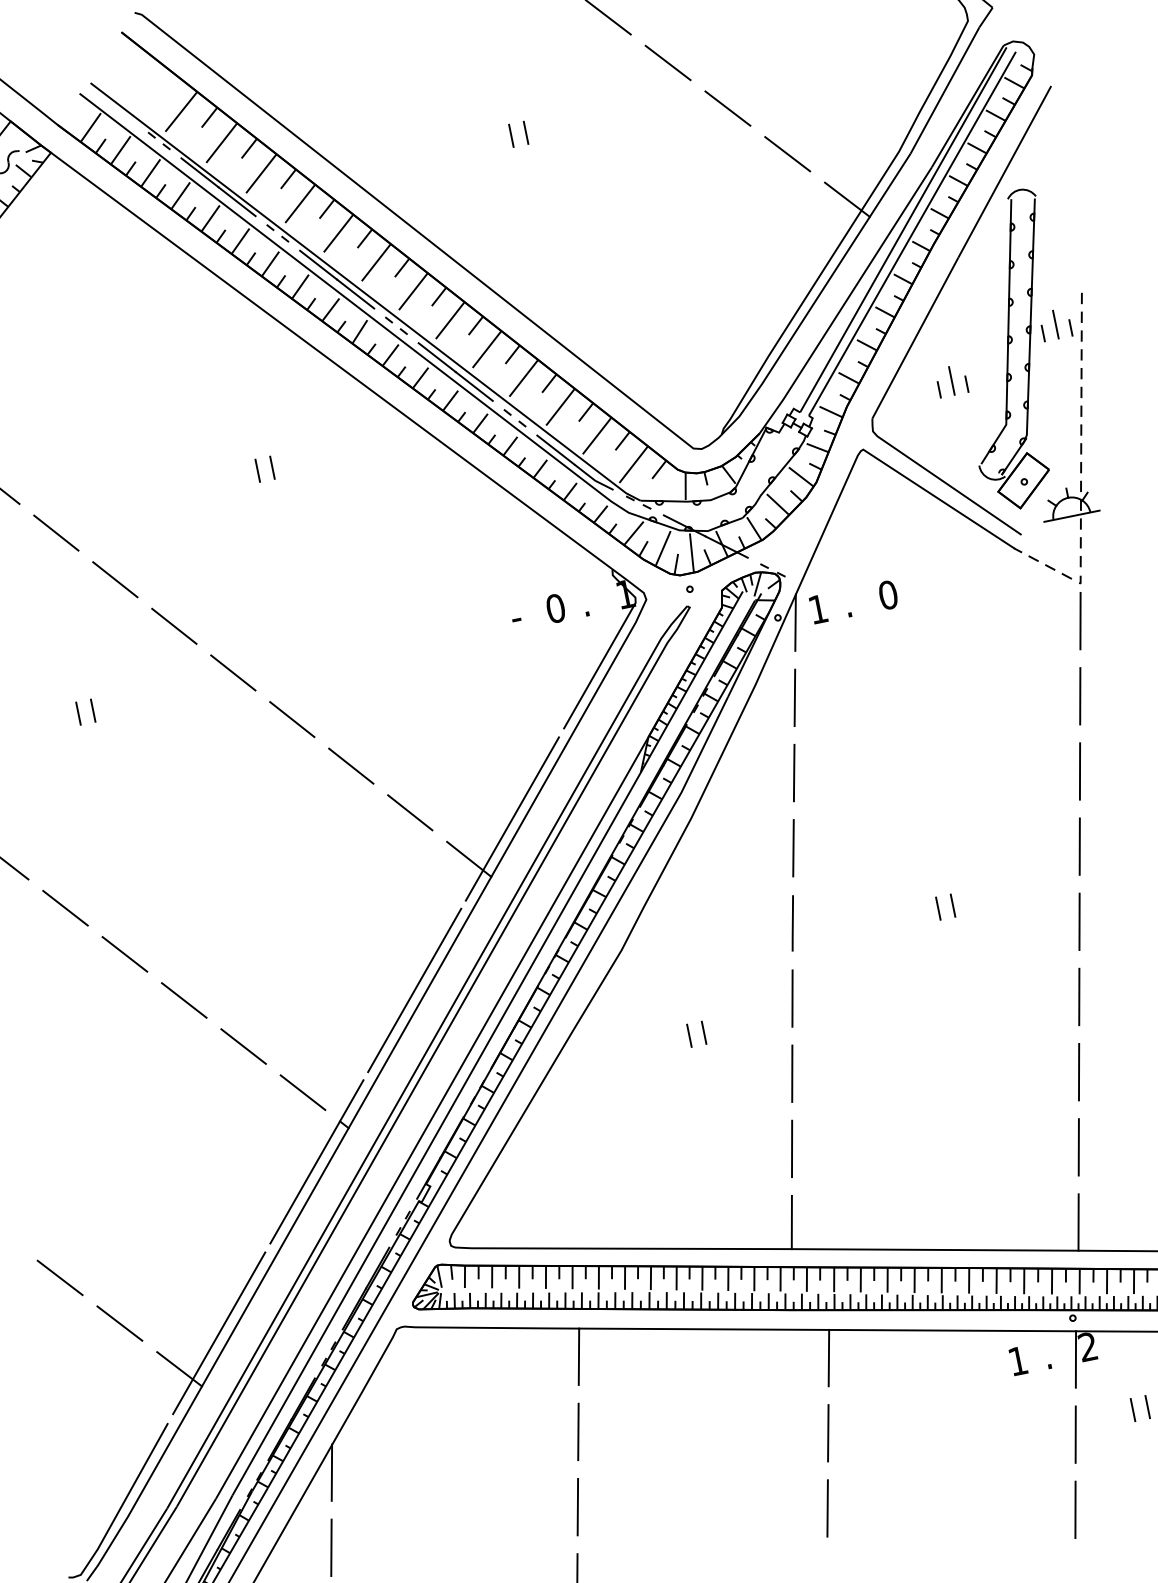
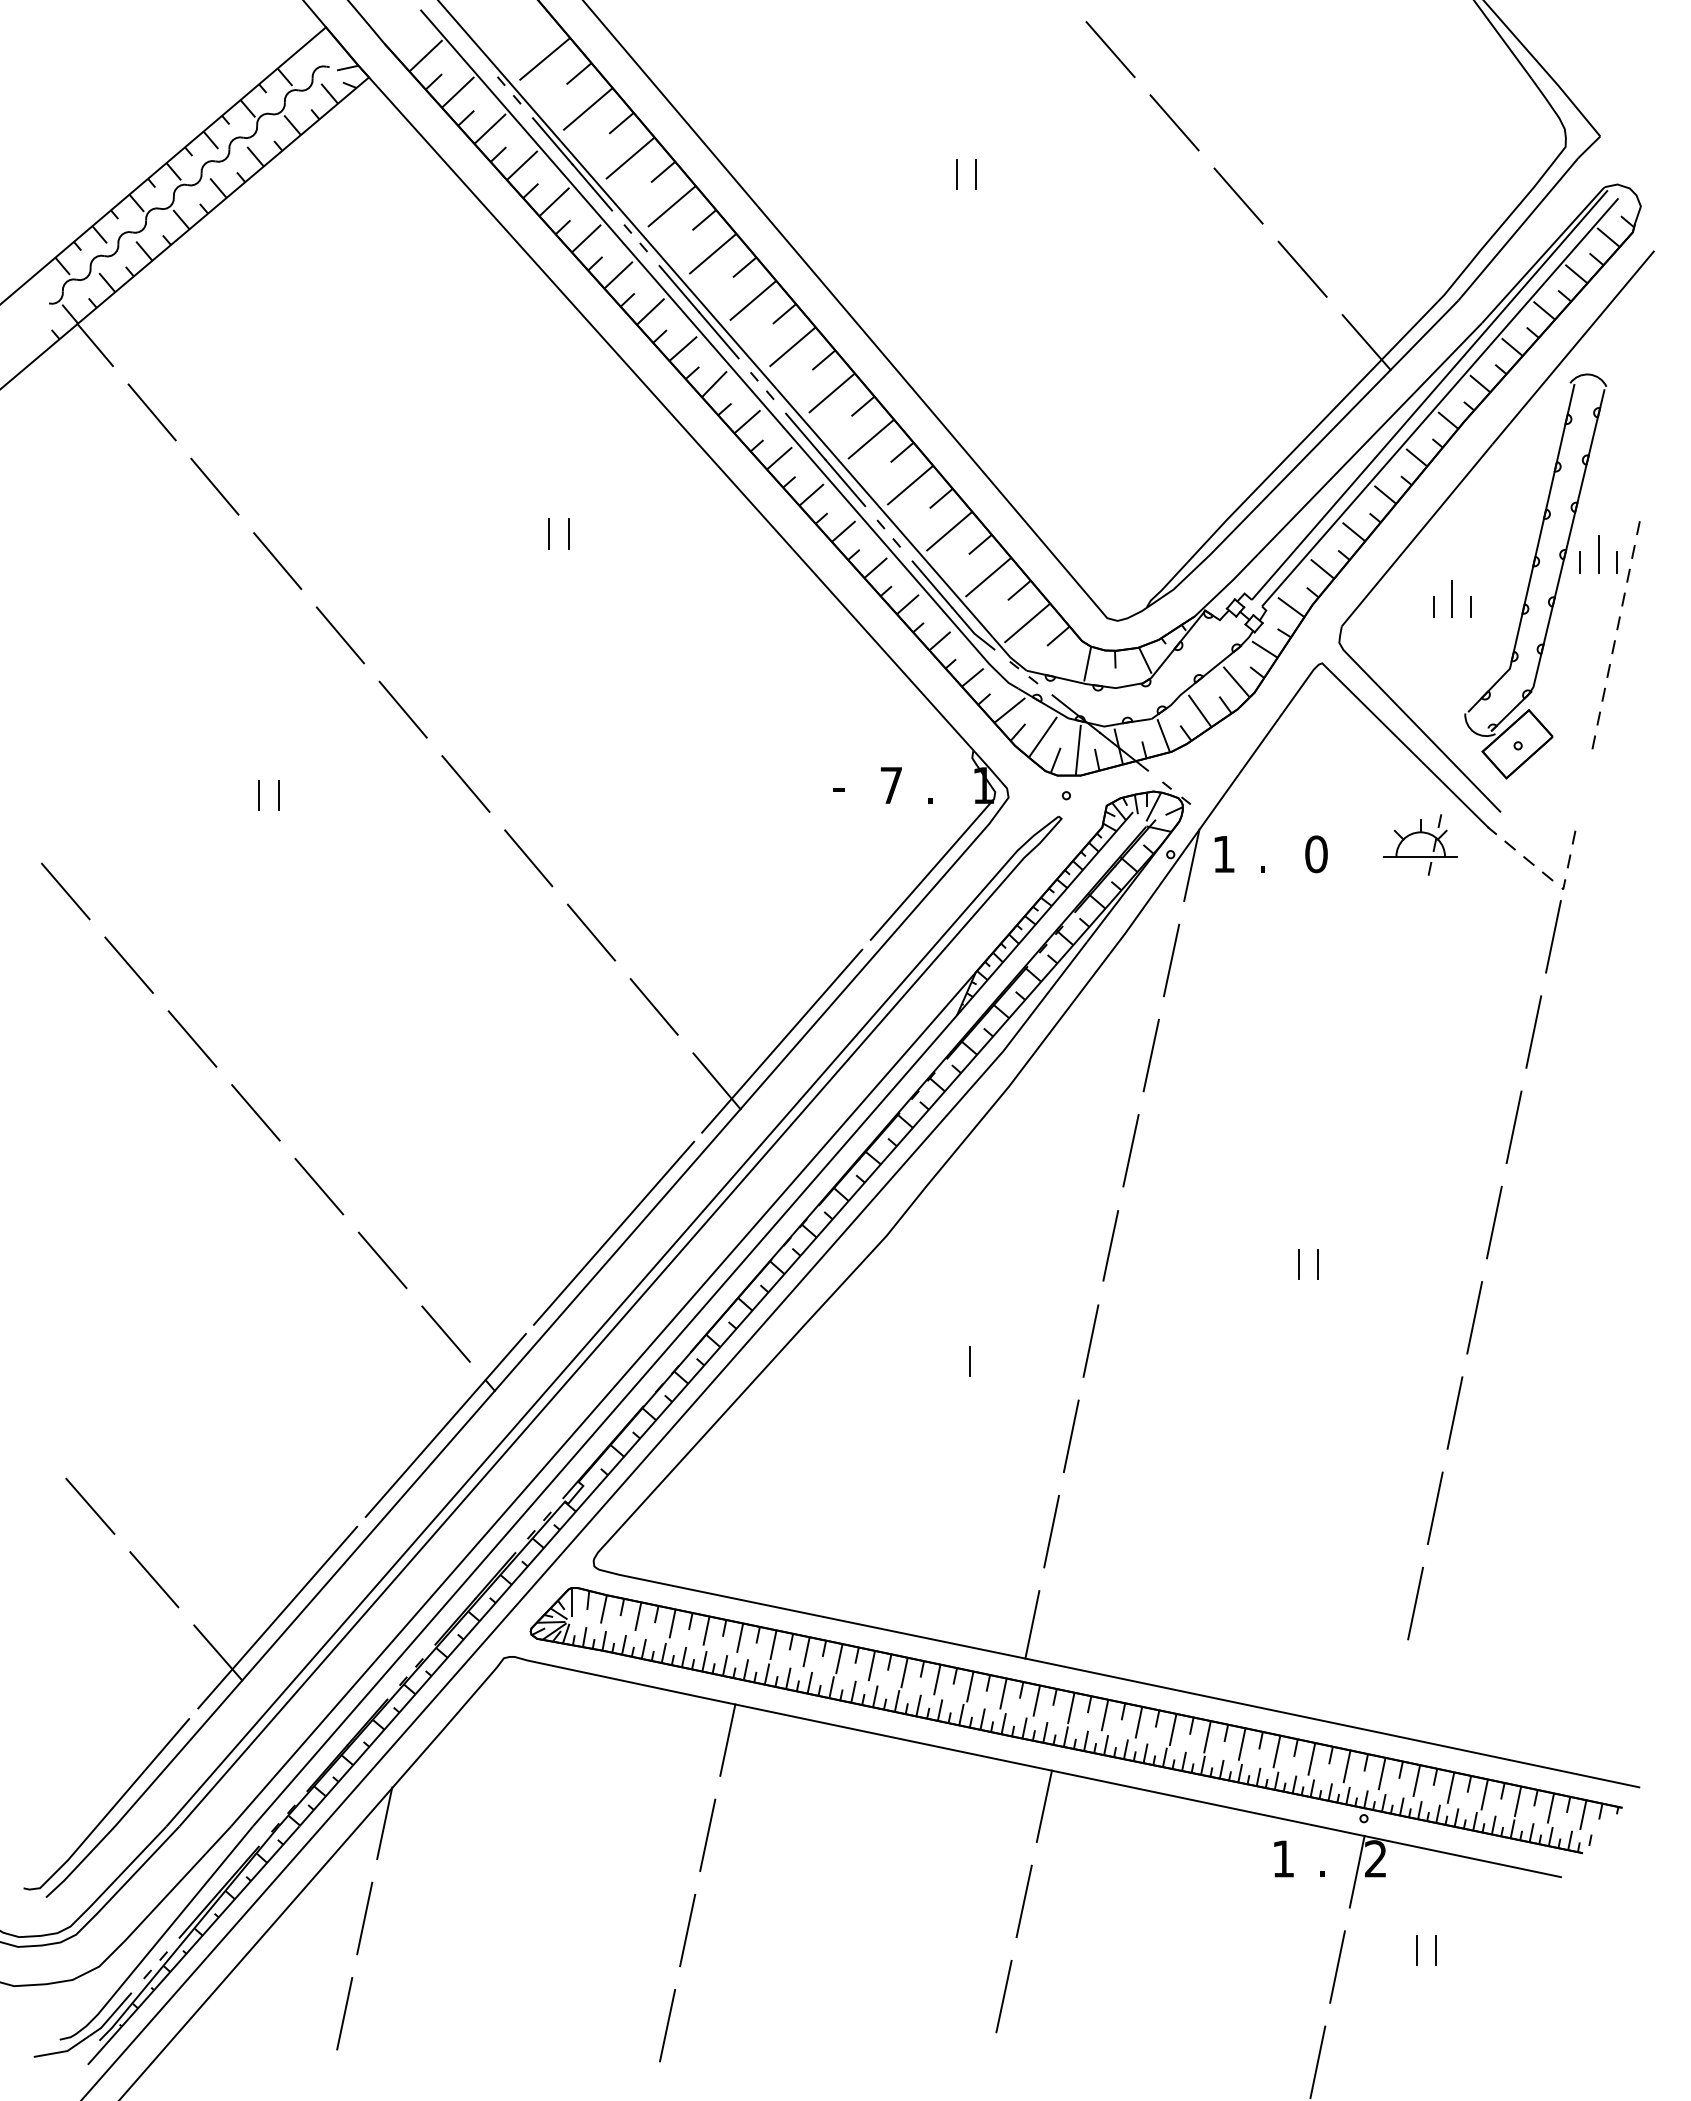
part: (1069, 507) -> (1420, 844), moved
text: (555, 608) -> (891, 785), 0 -> 7
line: (689, 1035) -> (950, 1361), removed
line: (1078, 1222) -> (1395, 1698), removed

